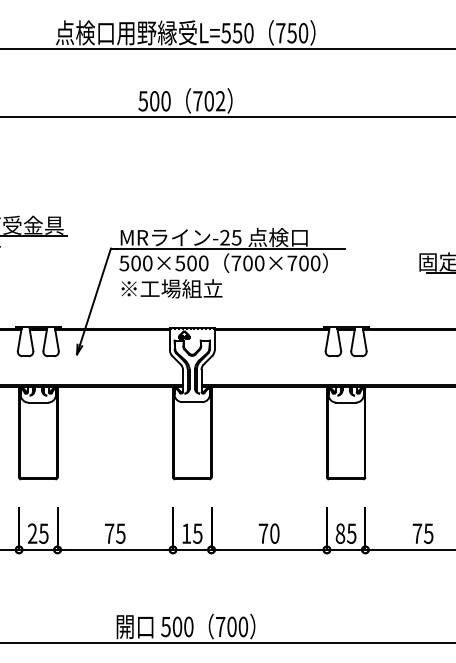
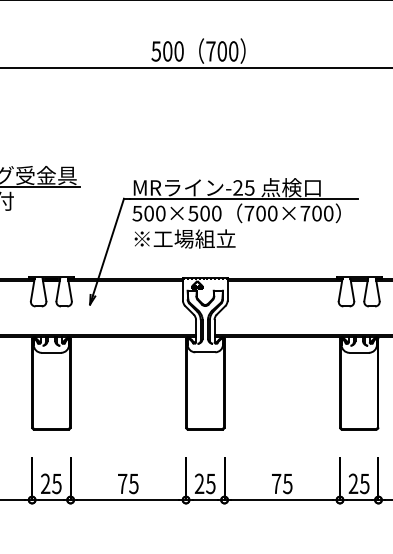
text: (220, 101) -> (233, 51), 702 -> 700
text: (186, 533) -> (199, 483), 15 -> 25
text: (274, 533) -> (287, 483), 70 -> 75
text: (340, 533) -> (353, 483), 85 -> 25

